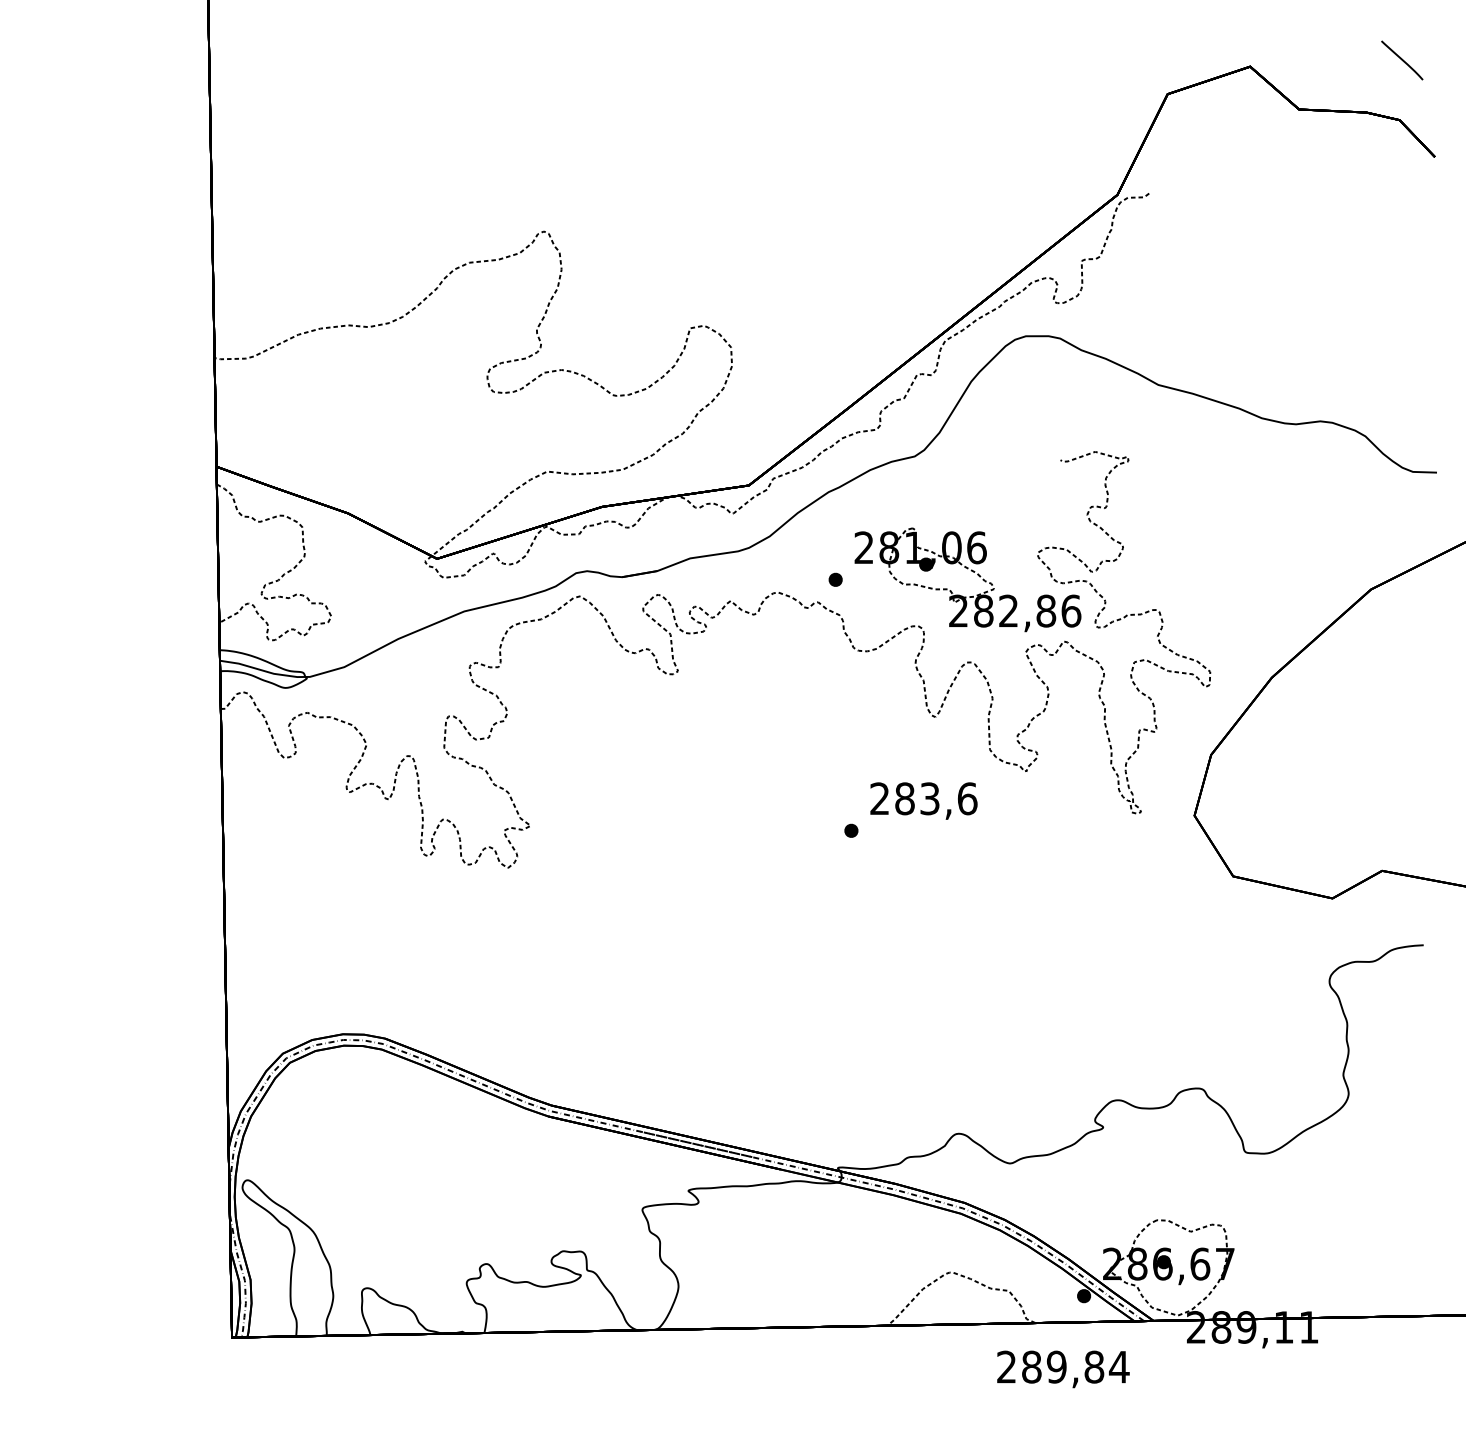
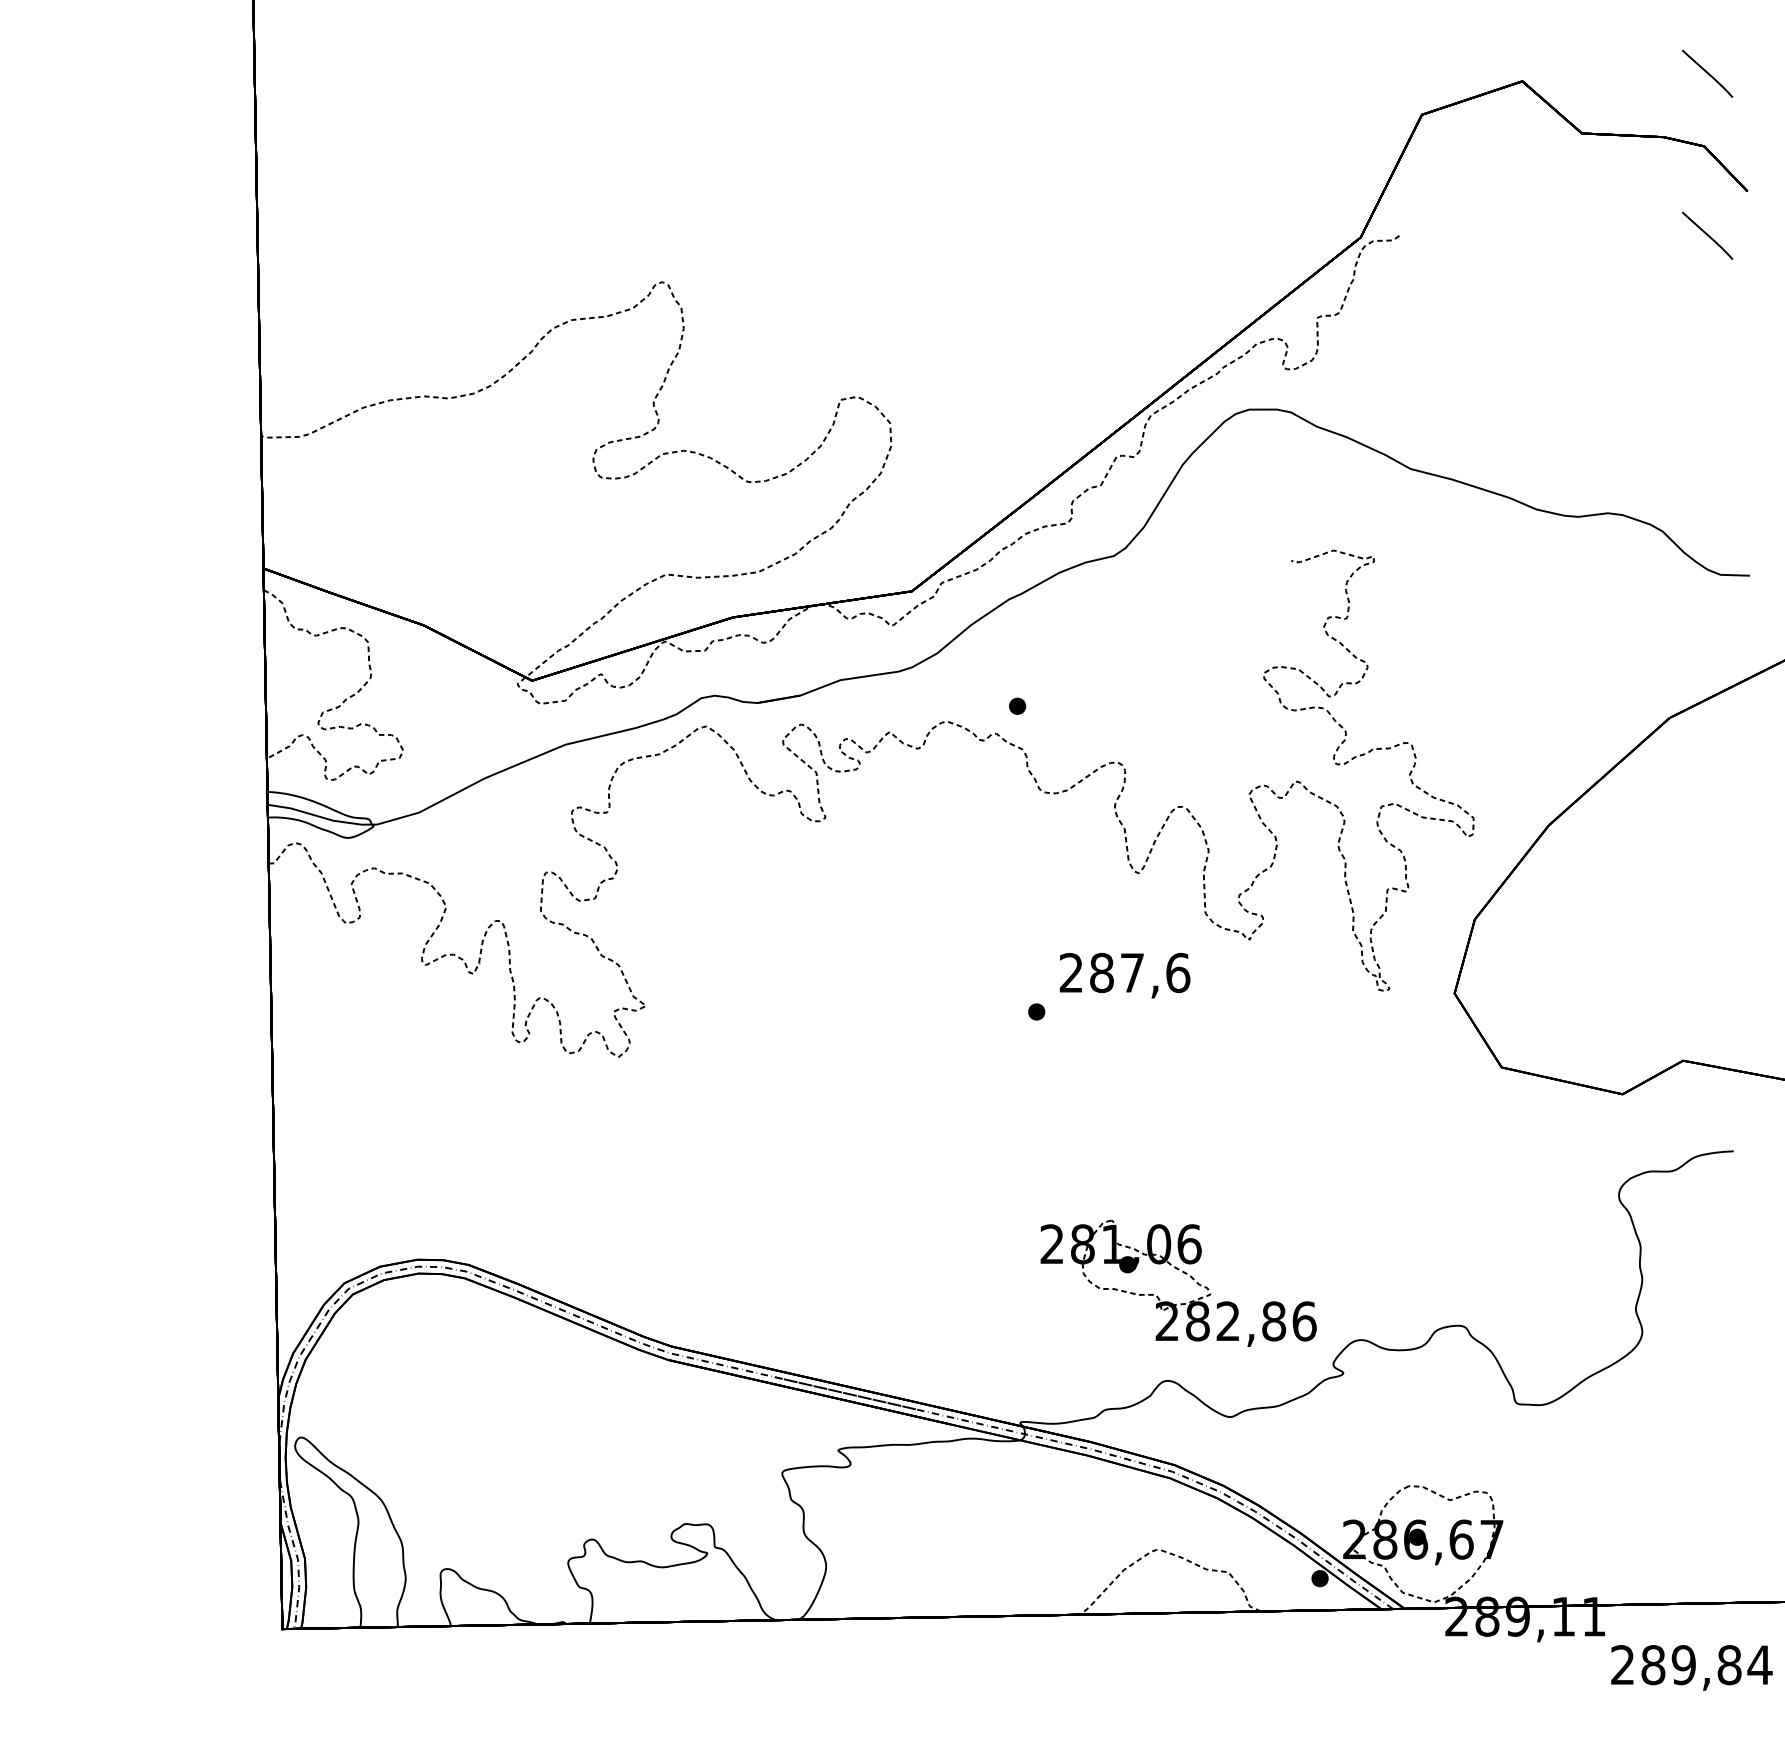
line: (1402, 193) -> (1707, 235), added
part: (971, 571) -> (1183, 1273), moved
text: (930, 798) -> (1132, 972), 283,6 -> 287,6
text: (1063, 1369) -> (1691, 1667), moved

